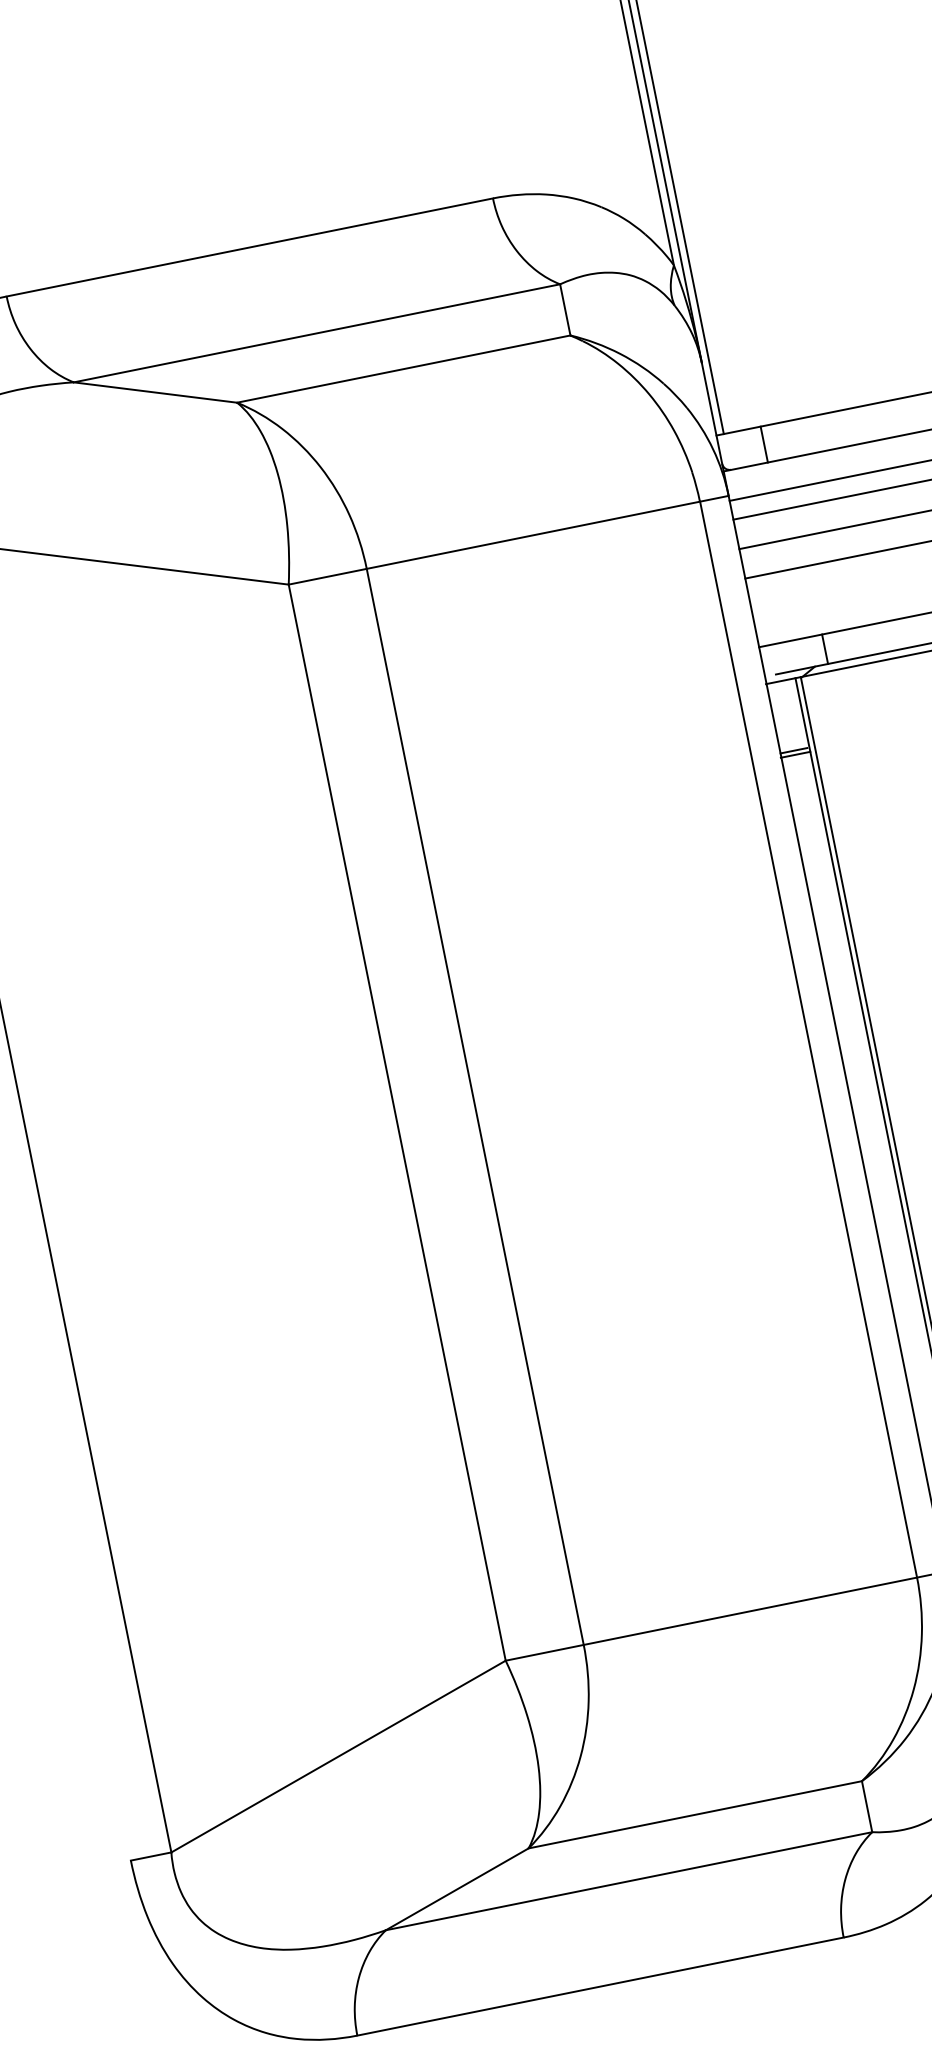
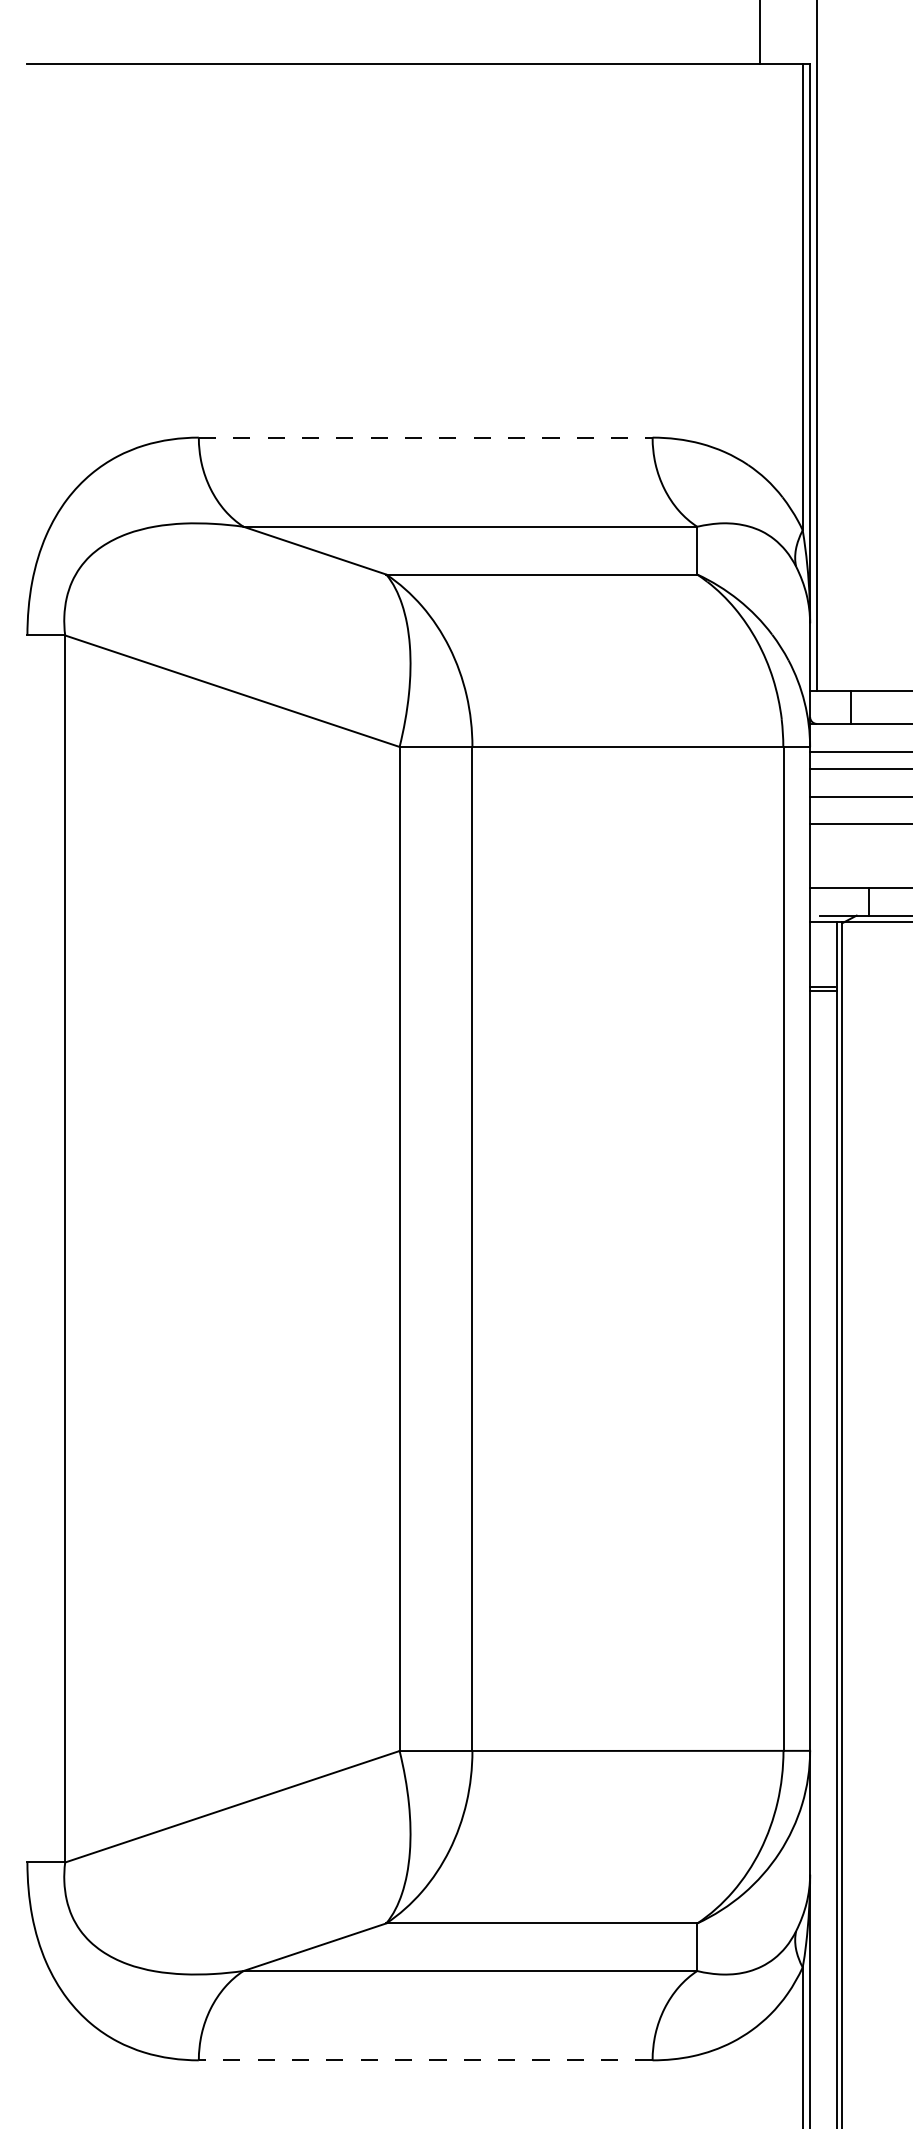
line: (249, 247) -> (425, 437), solid -> dashed
line: (600, 1986) -> (425, 2060), solid -> dashed

